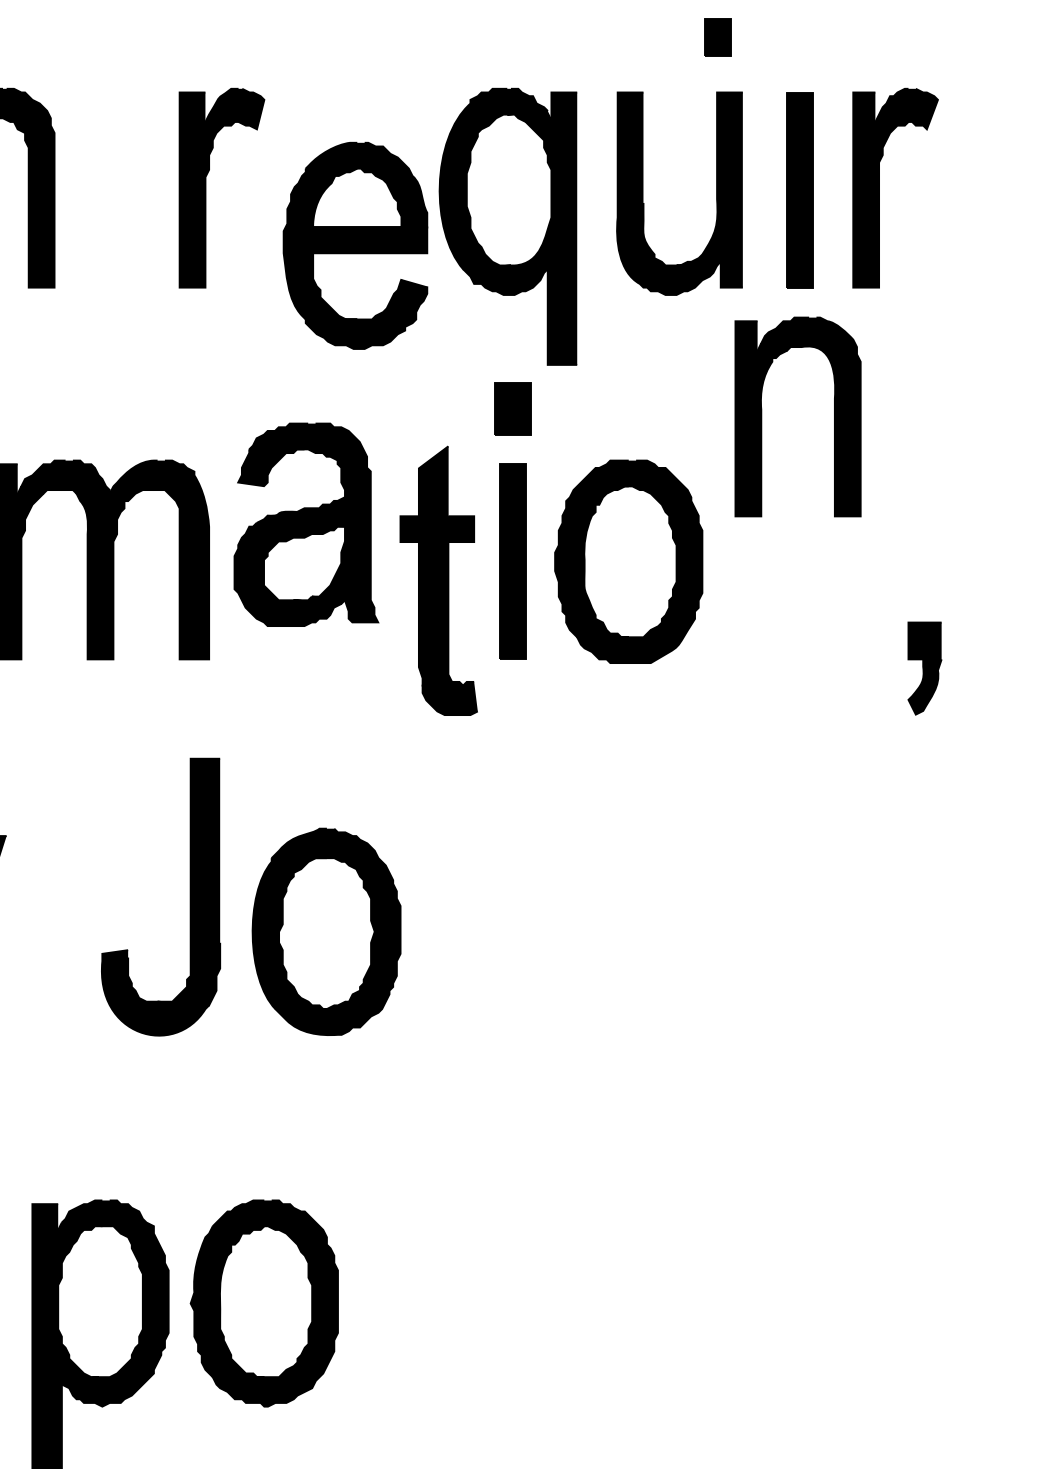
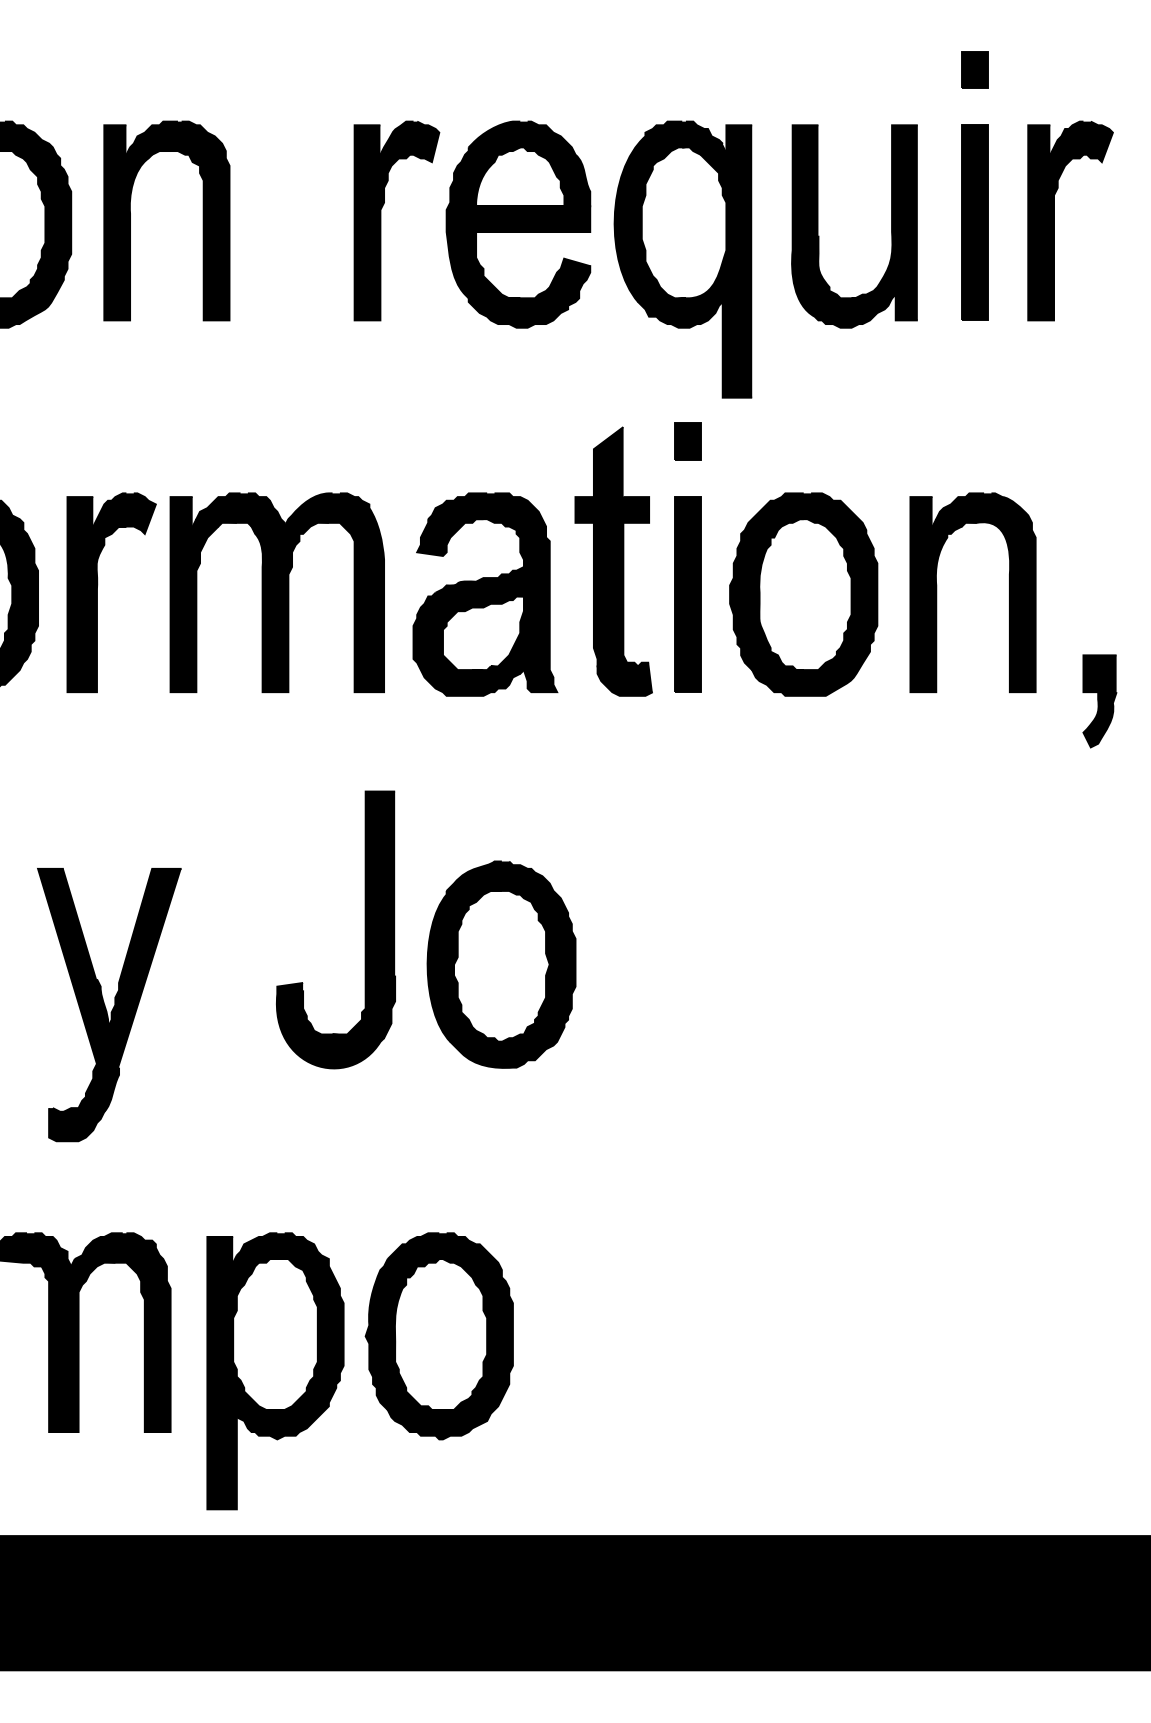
part: (717, 36) -> (974, 69), moved
part: (355, 245) -> (518, 224), moved
part: (512, 408) -> (687, 441), size x0.71
part: (762, 416) -> (937, 592), moved
part: (306, 524) -> (485, 594), moved
part: (438, 580) -> (613, 561), moved

